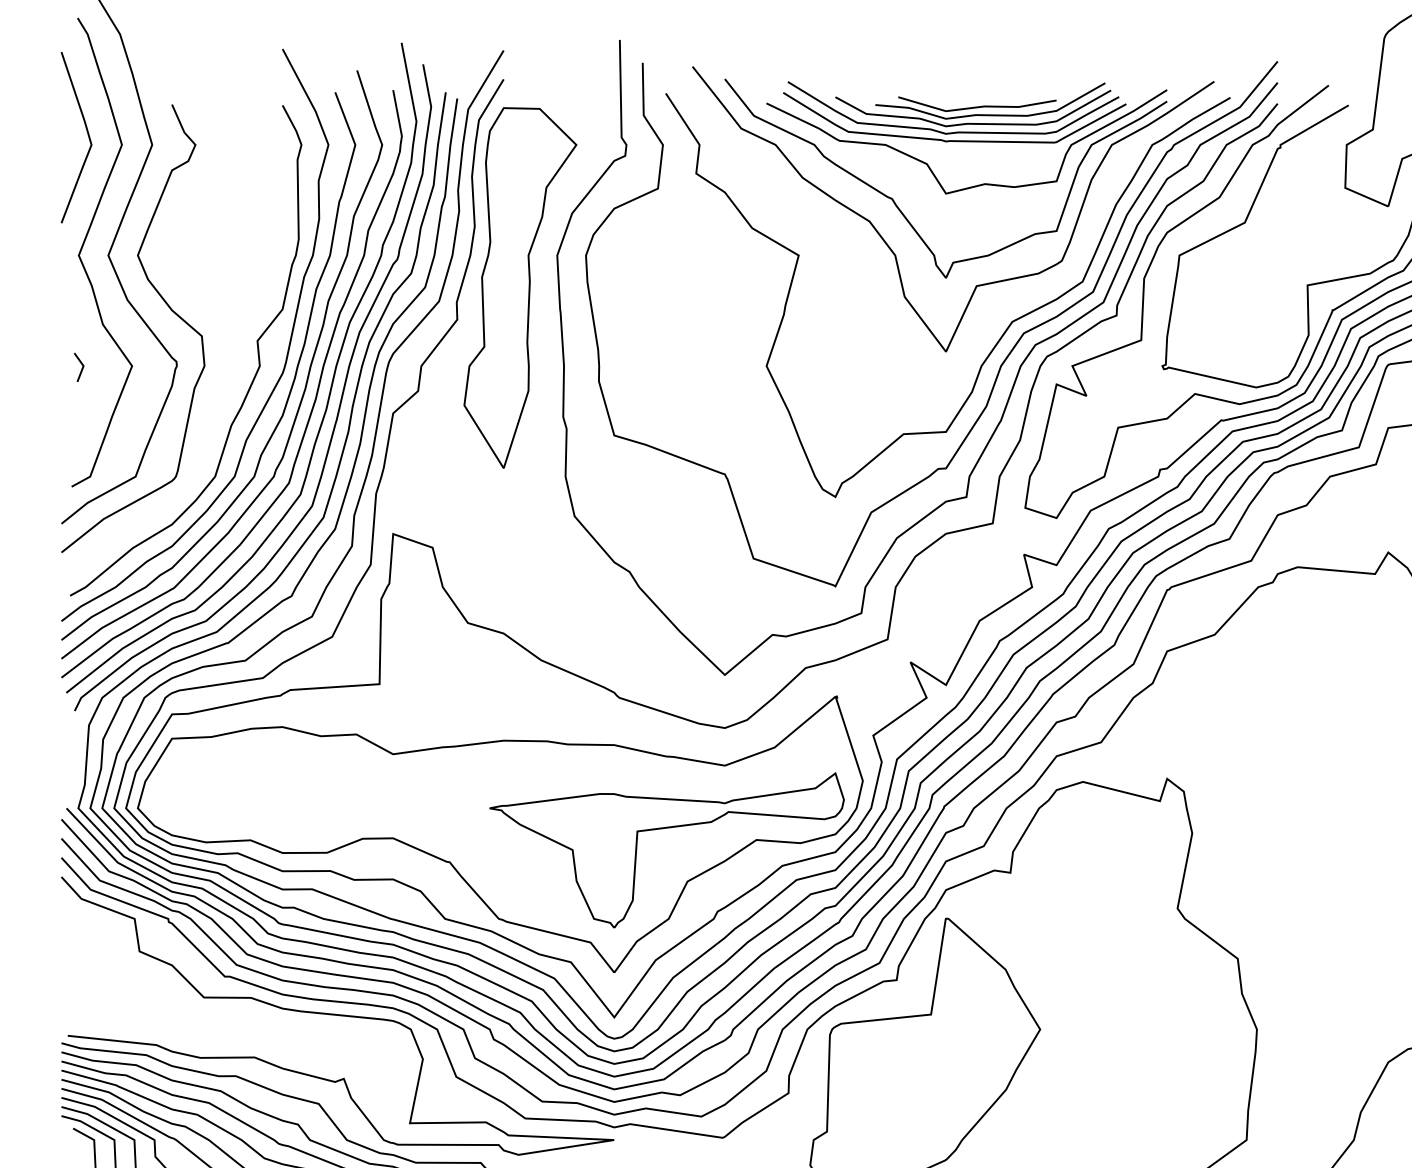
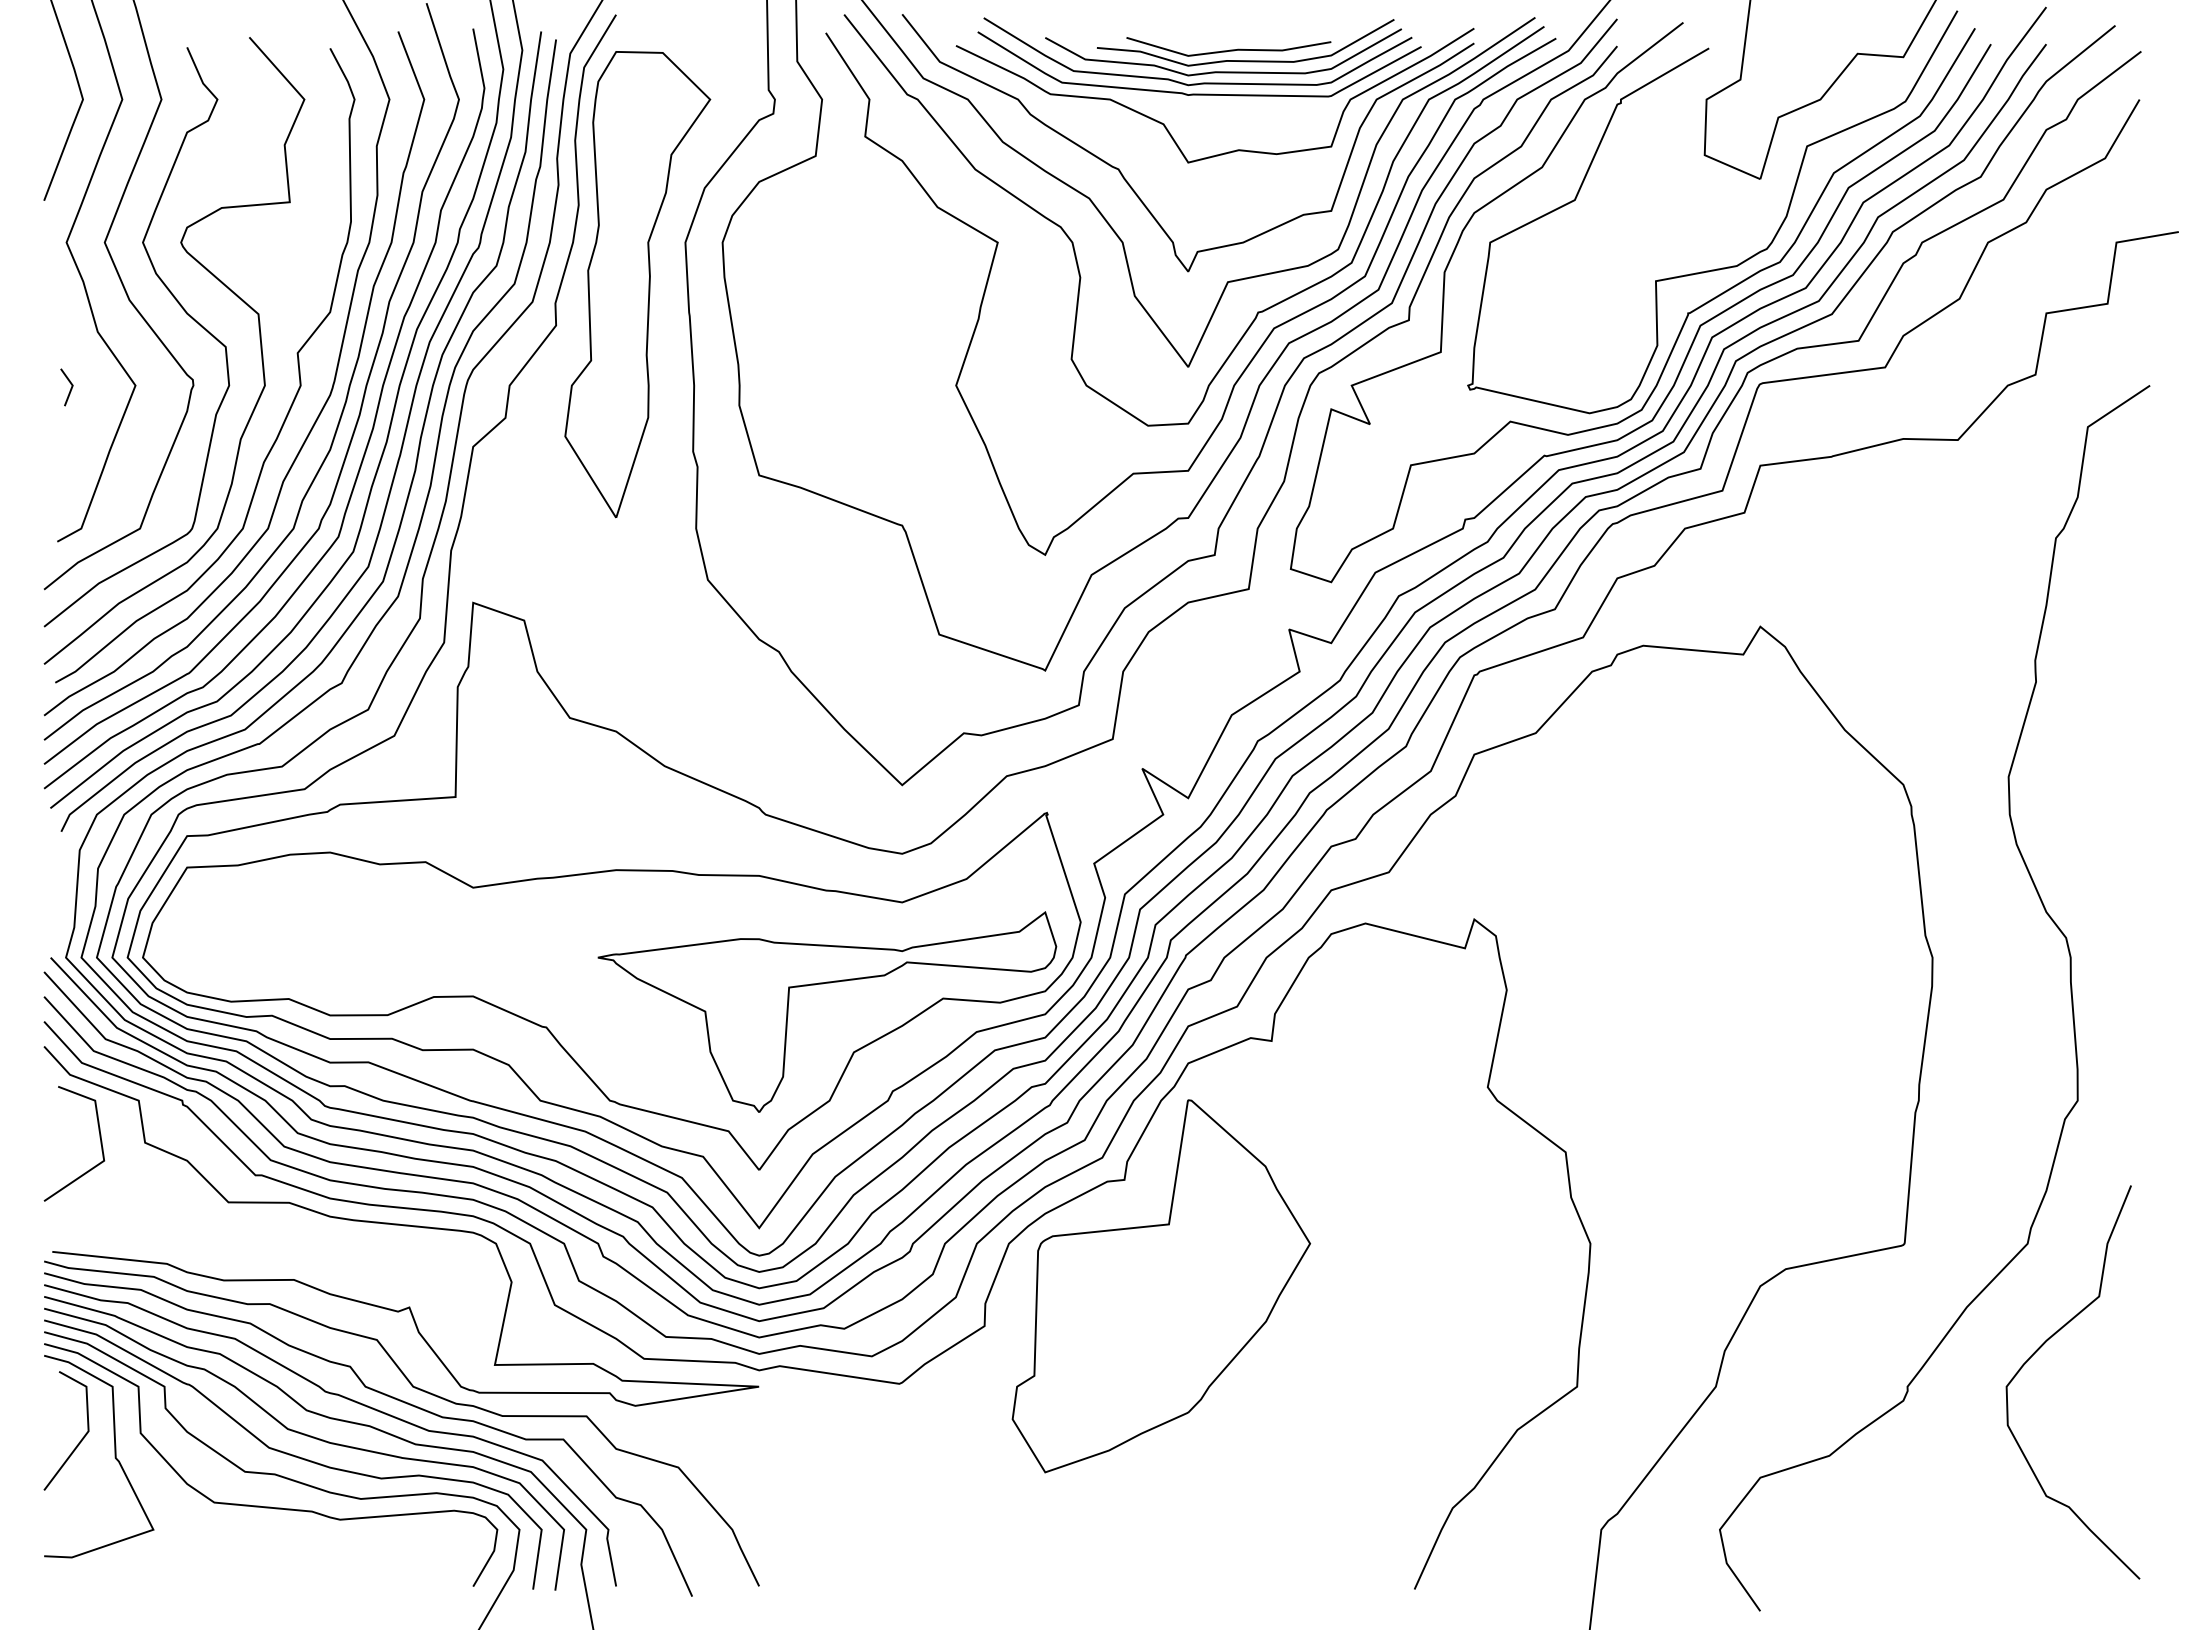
curve: (206, 294) -> (231, 292), added
curve: (999, 308) -> (1257, 311), added
line: (104, 947) -> (99, 1137), added

